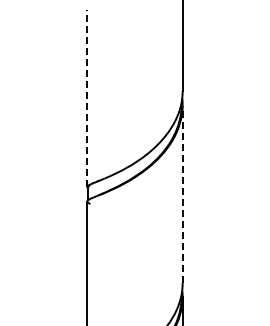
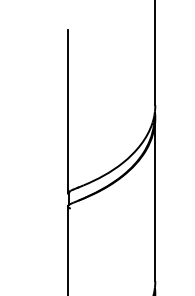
line: (87, 98) -> (68, 111), dashed -> solid
line: (182, 194) -> (155, 199), dashed -> solid

